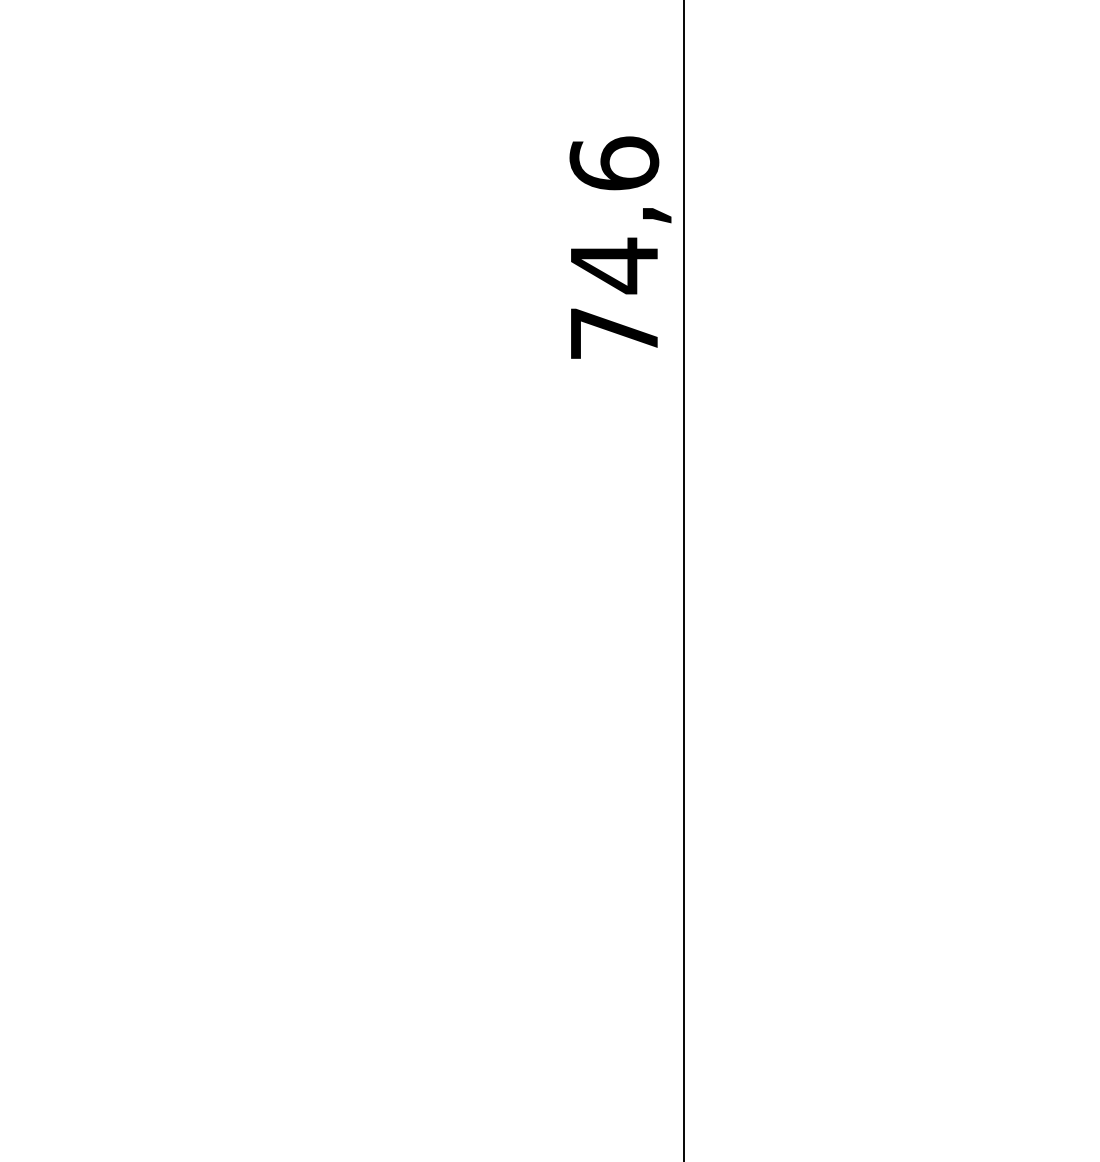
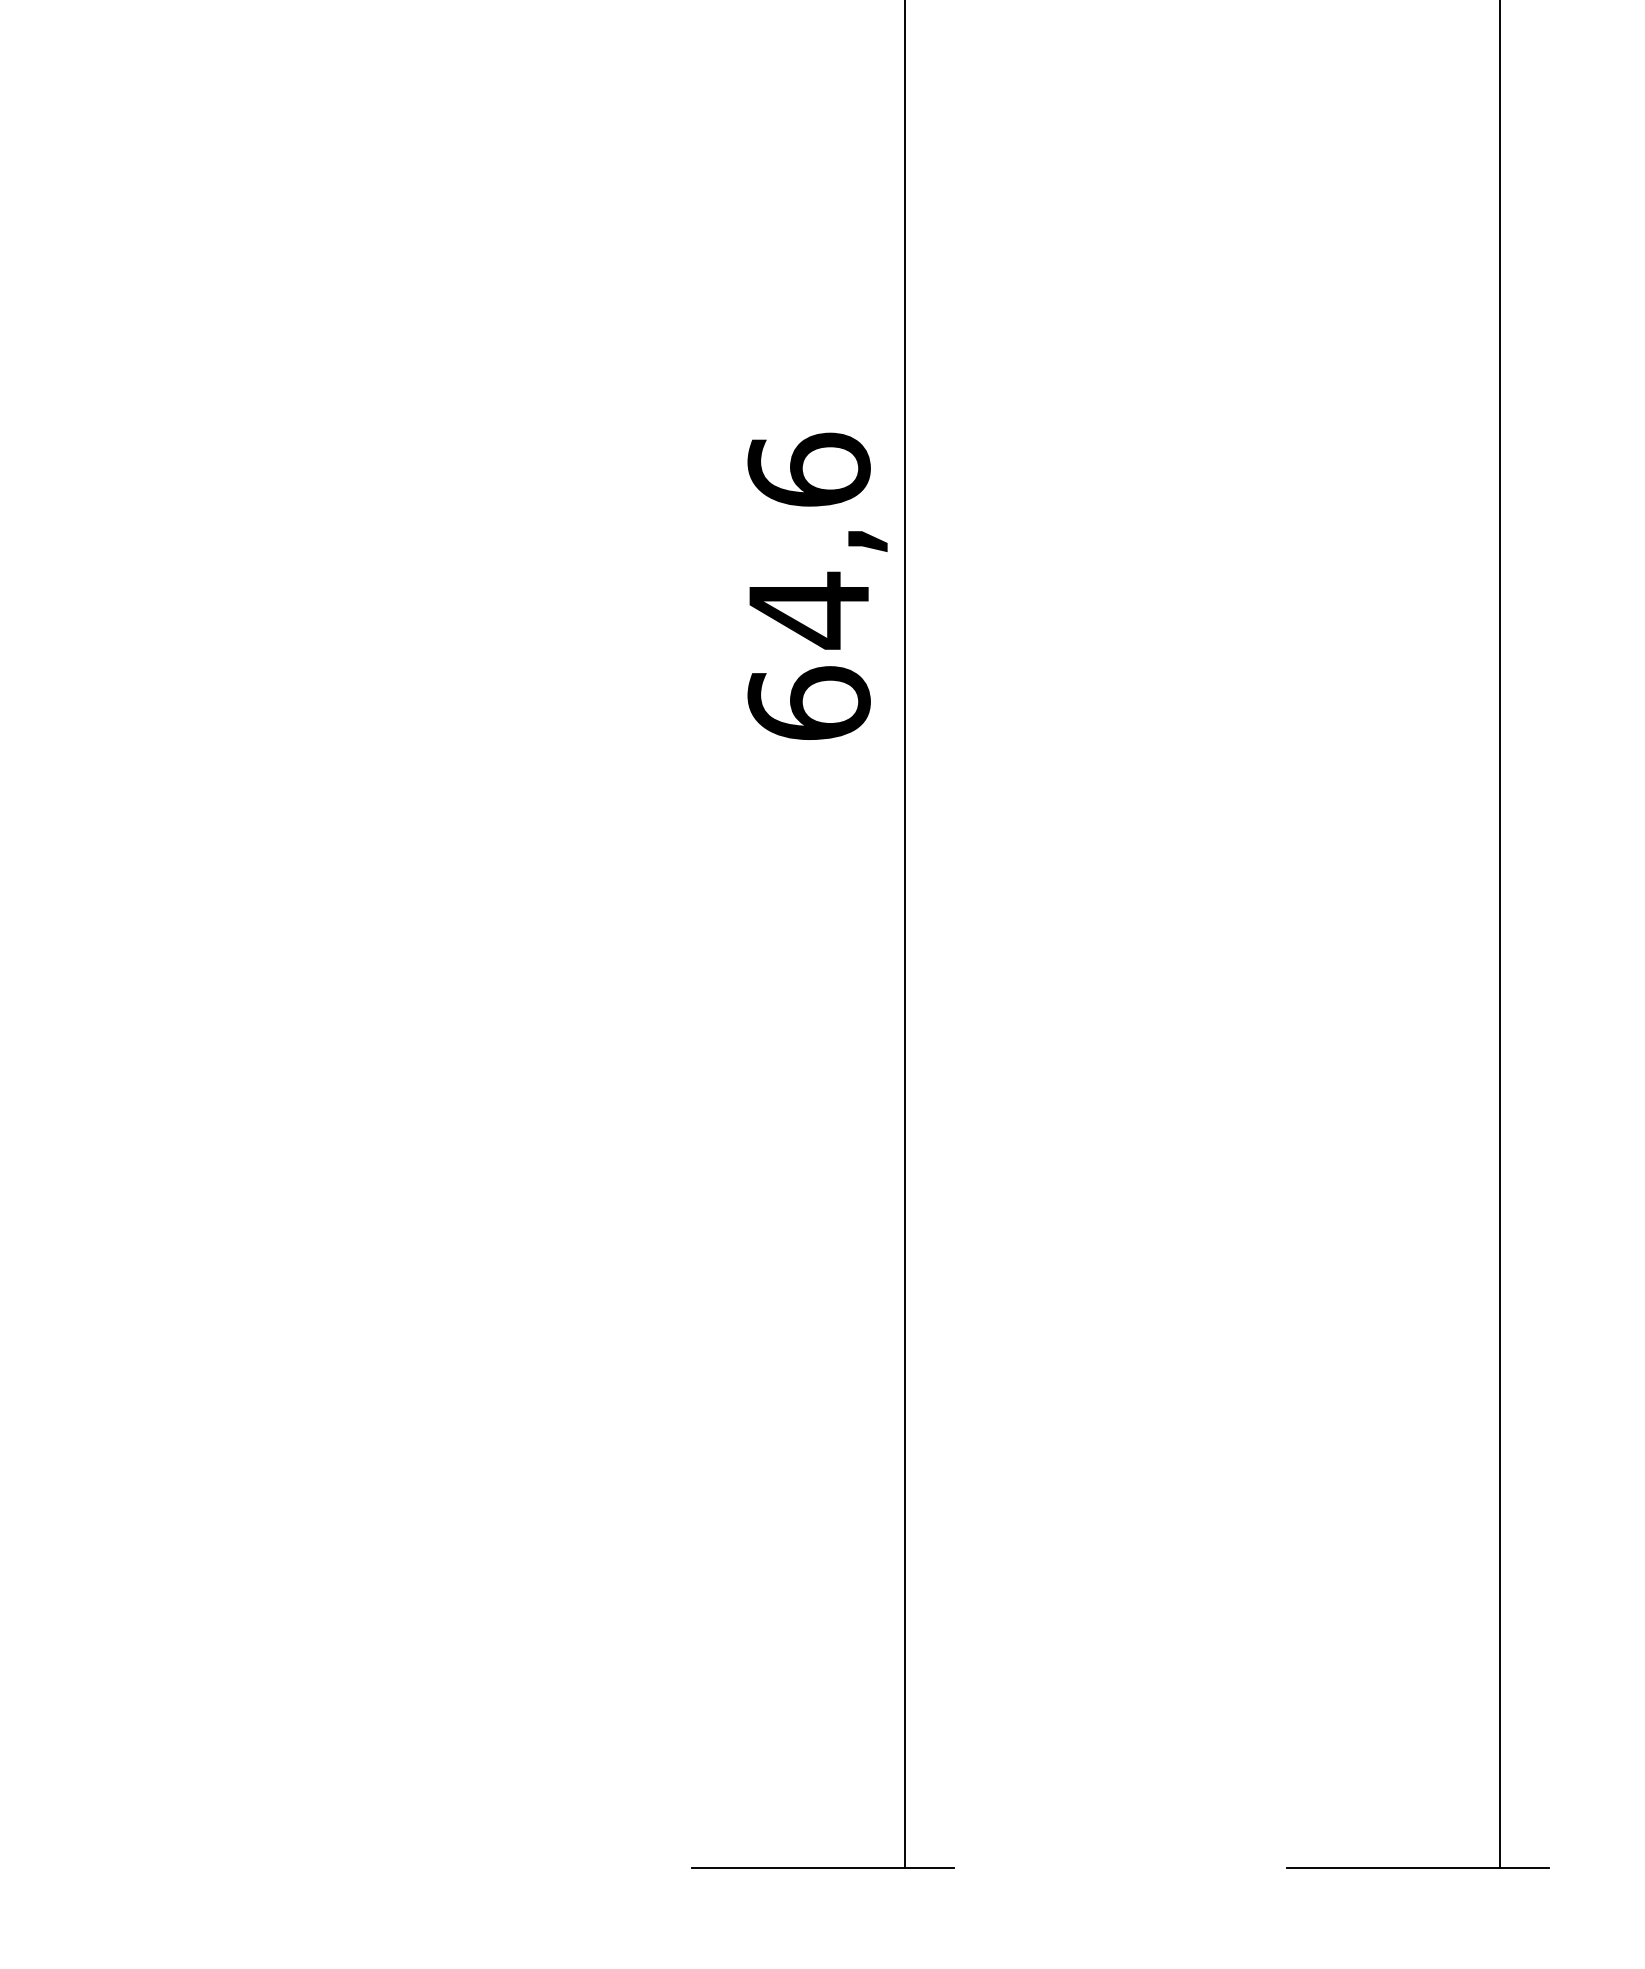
text: (613, 332) -> (808, 702), 74,6 -> 64,6

